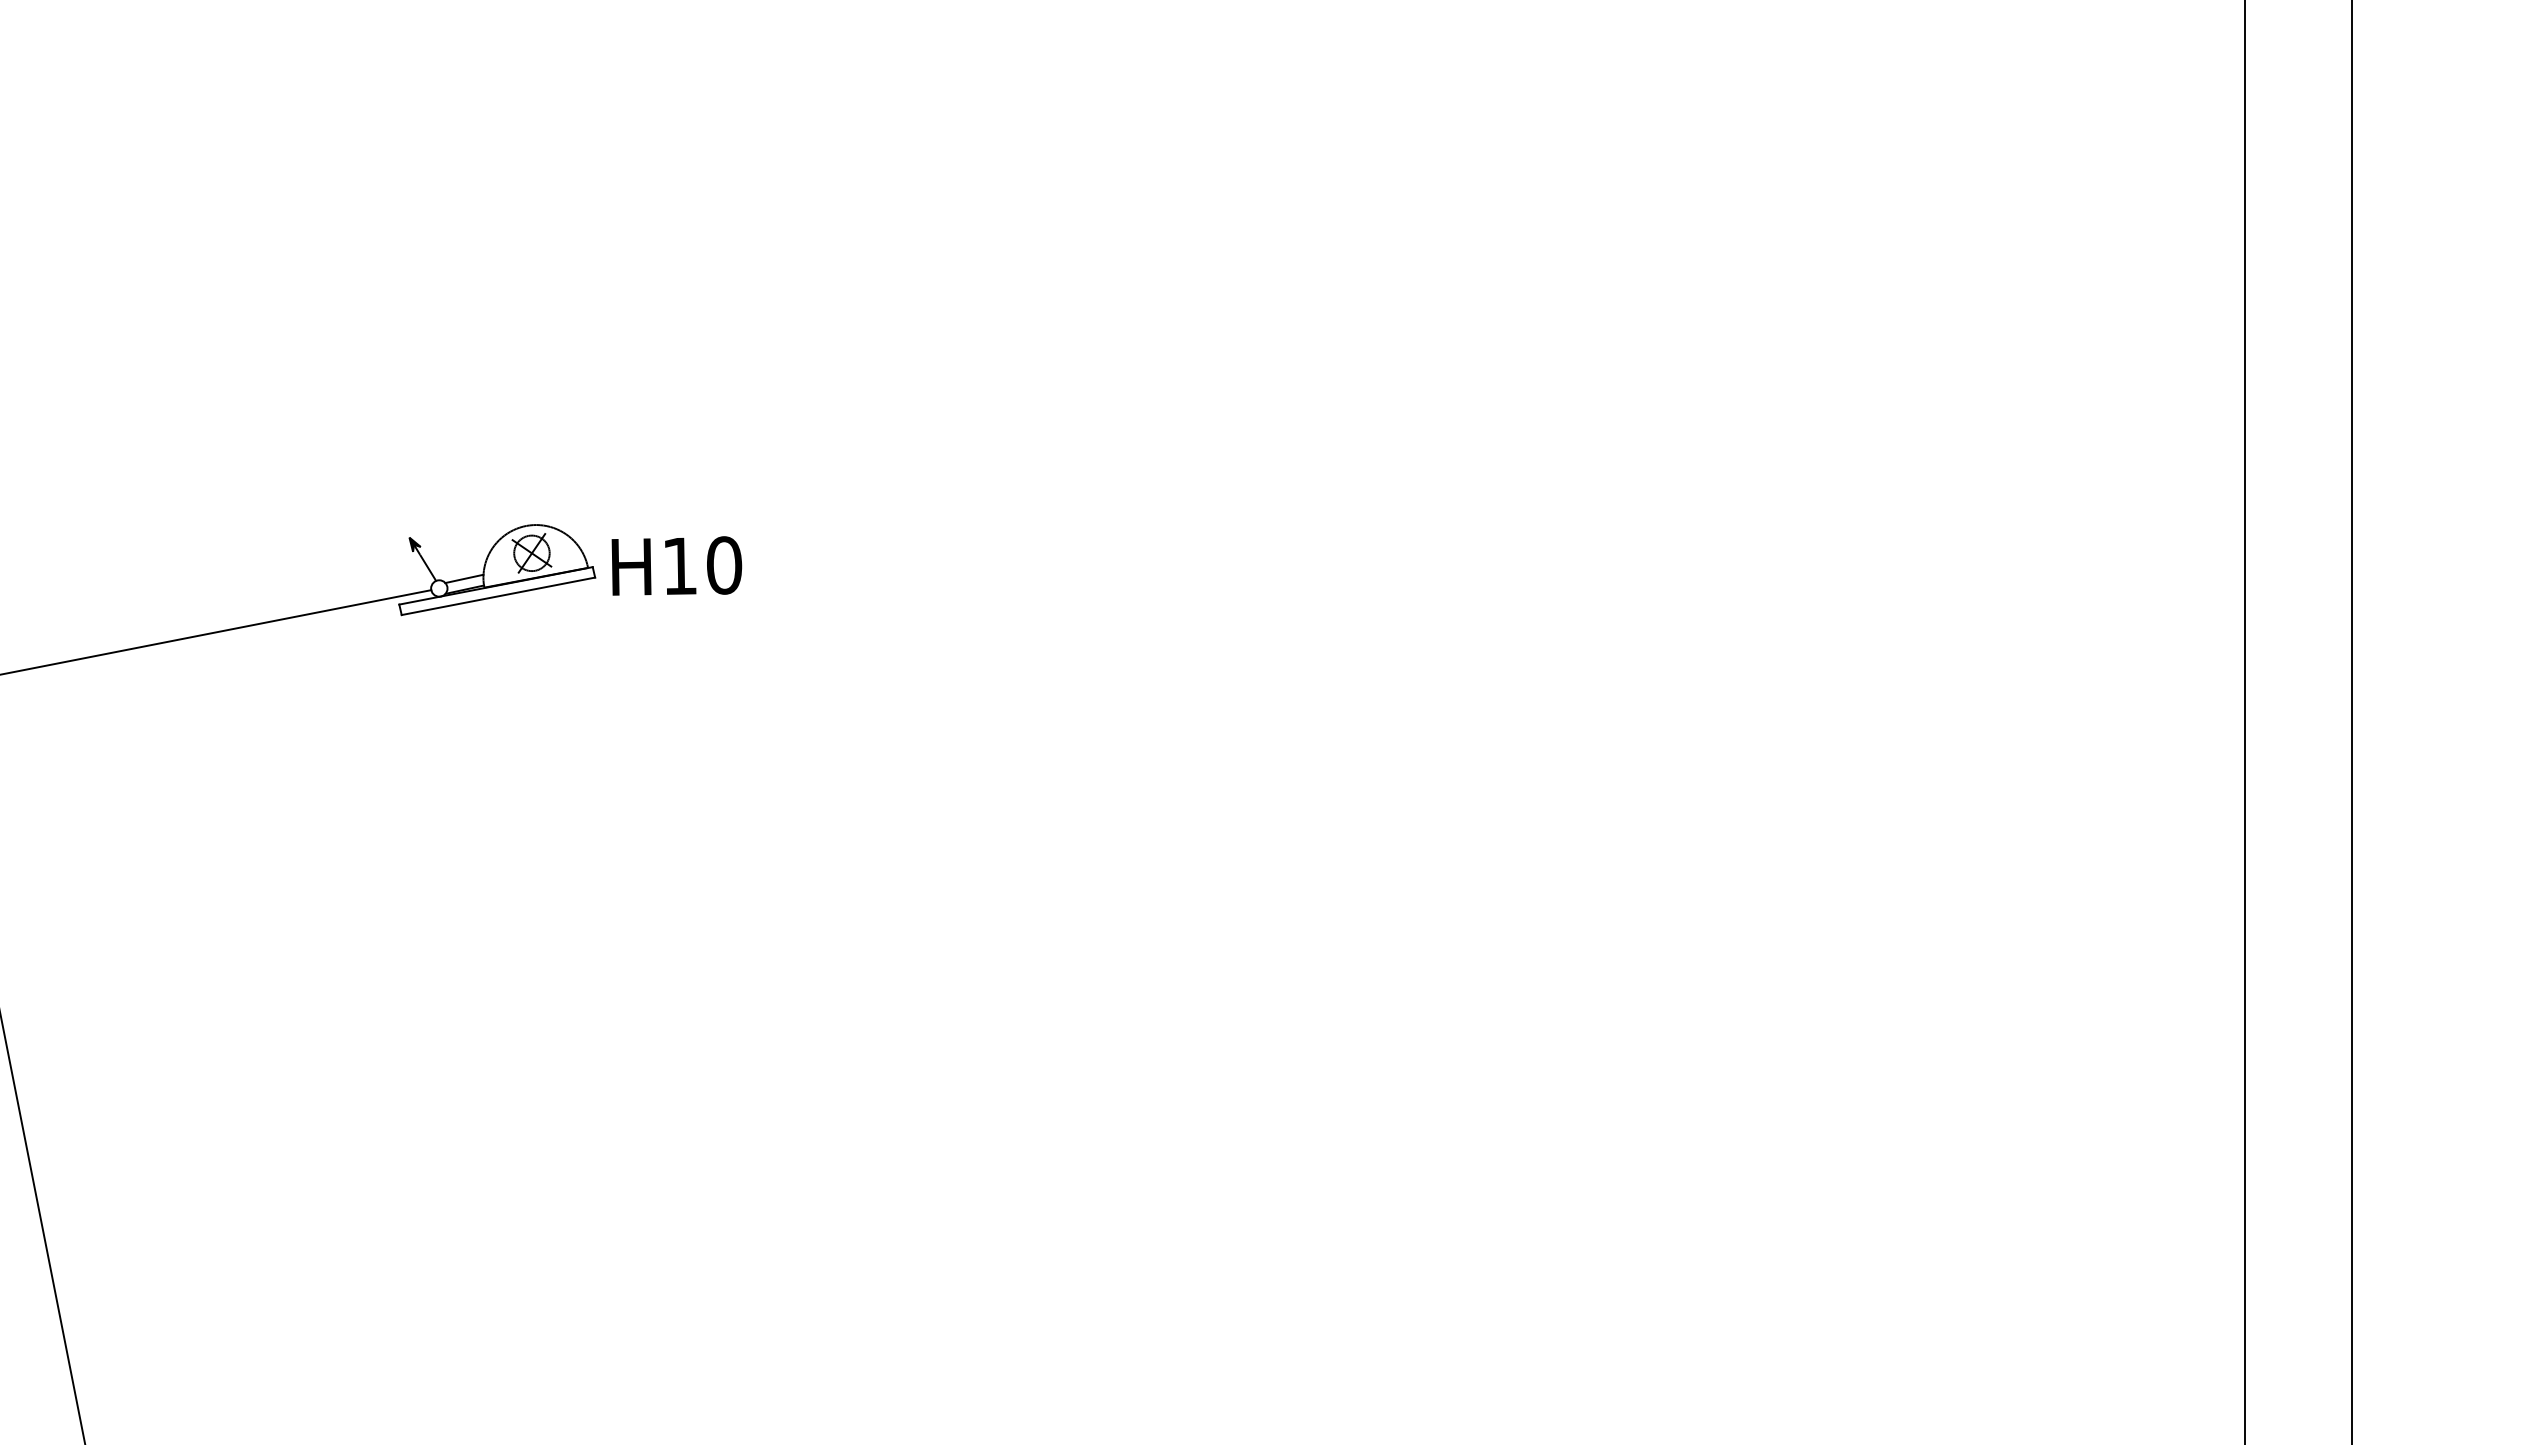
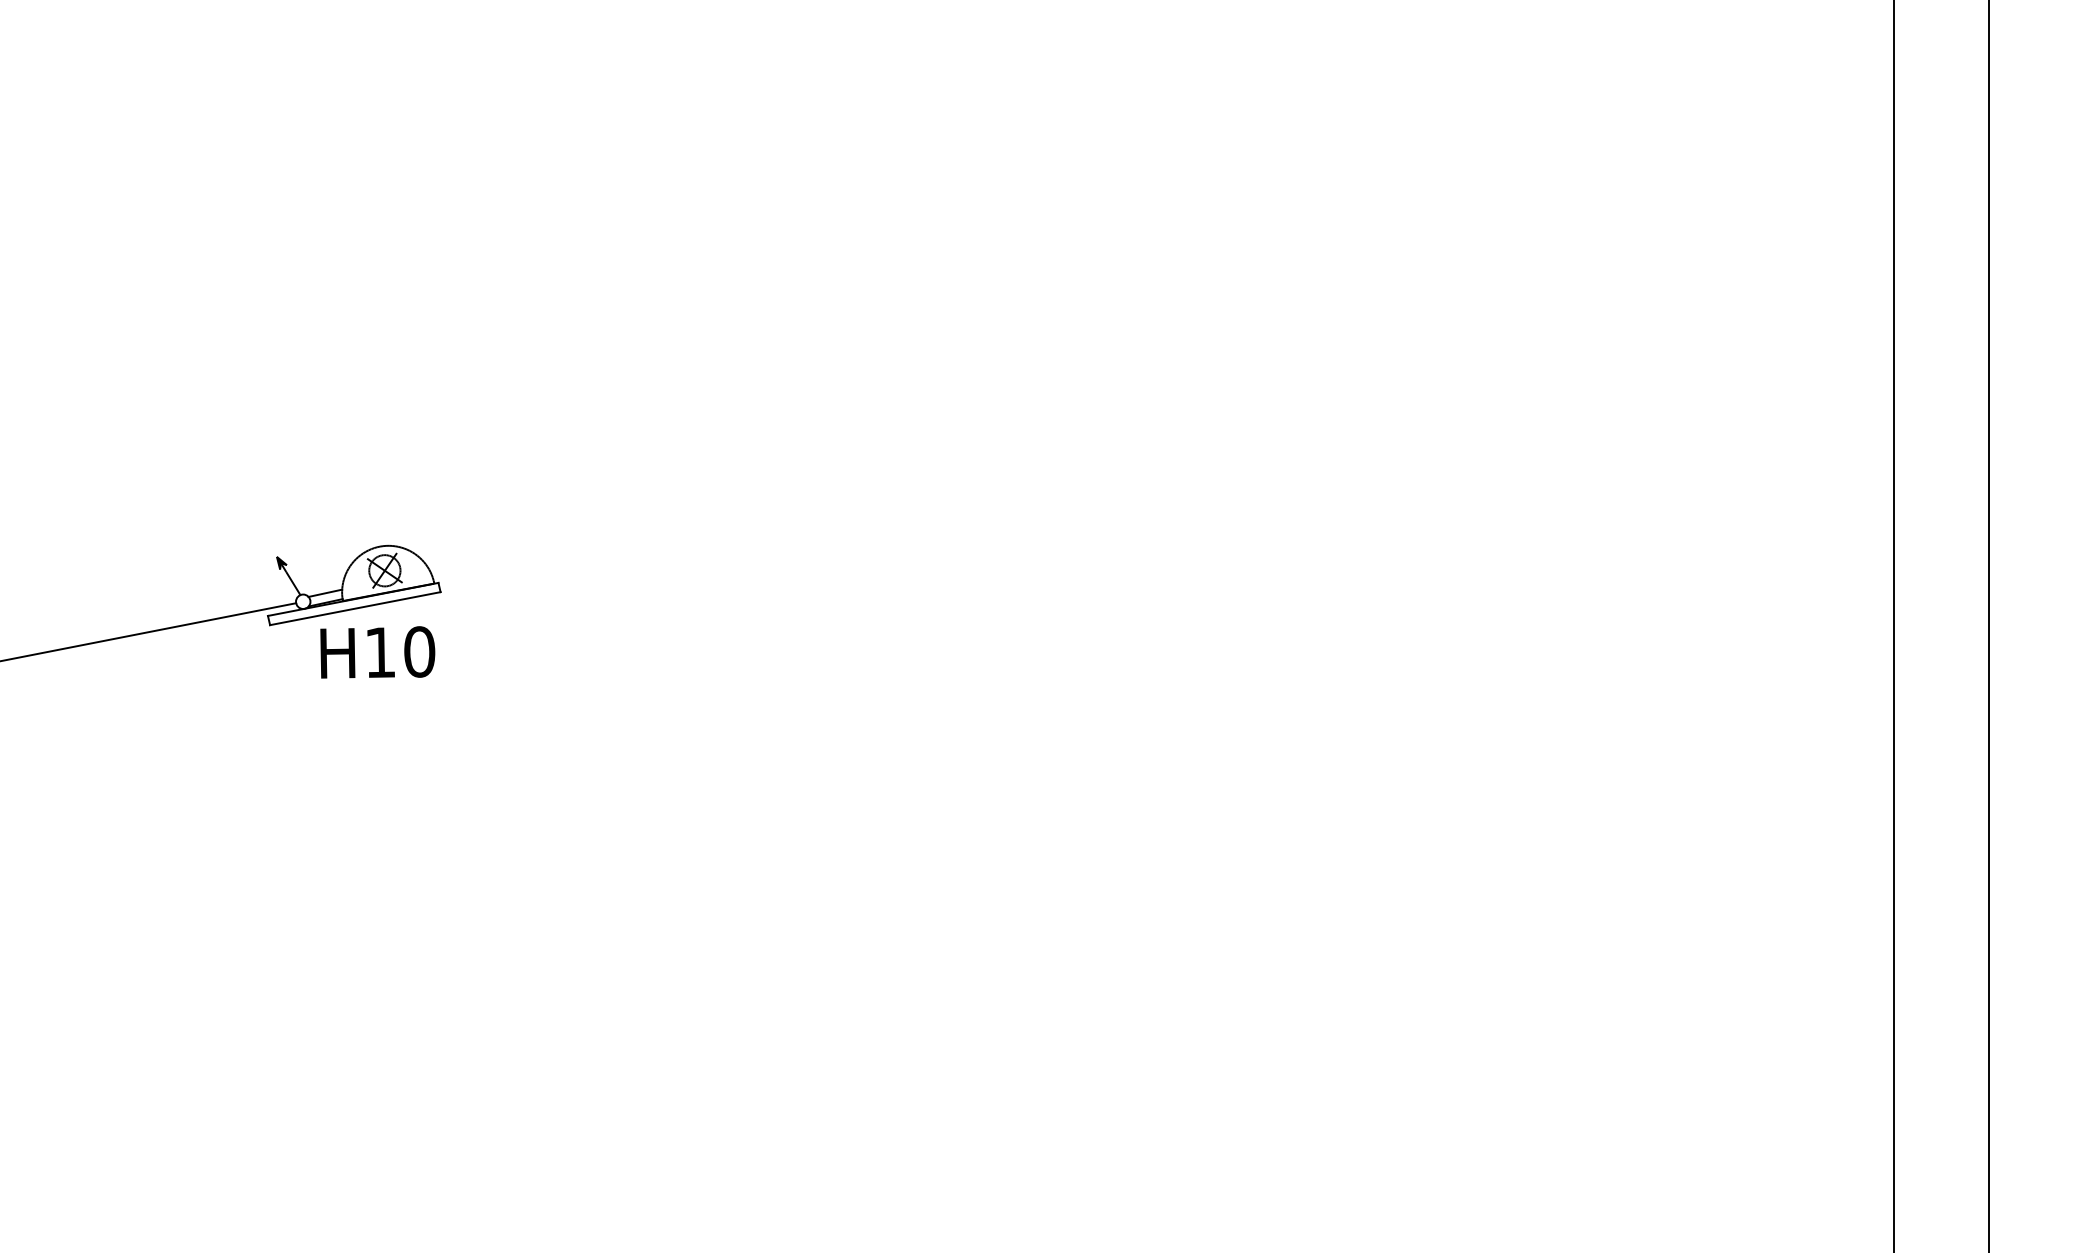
text: (676, 565) -> (377, 651), moved

